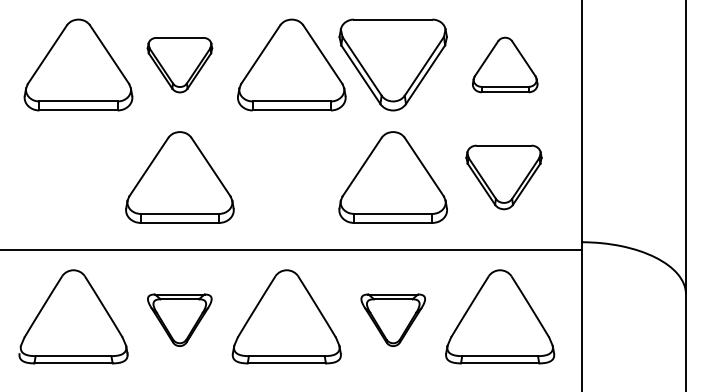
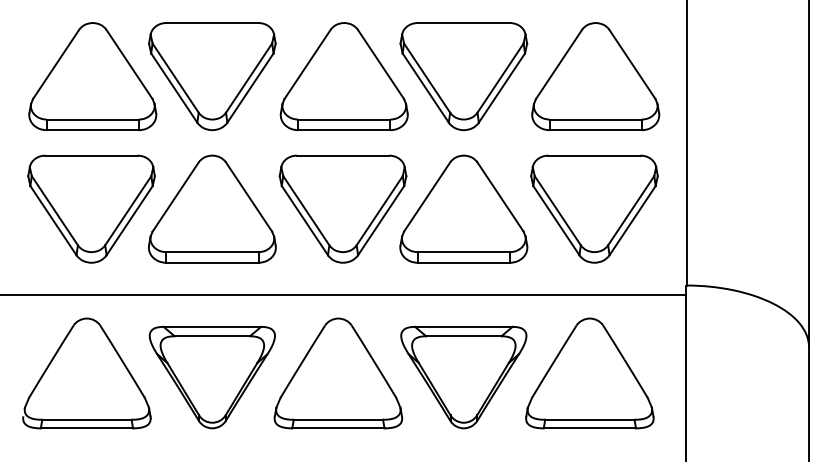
part: (180, 64) -> (212, 76), size x1.67
part: (504, 64) -> (595, 76), size x1.67
part: (77, 176) -> (91, 208), added
part: (290, 176) -> (342, 208), added
part: (504, 176) -> (594, 208), size x1.43
part: (179, 320) -> (211, 377), size x1.67
part: (392, 320) -> (463, 377), size x1.67

